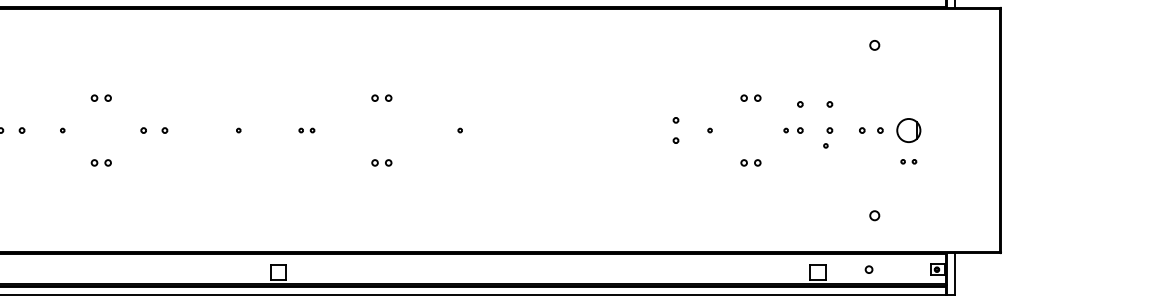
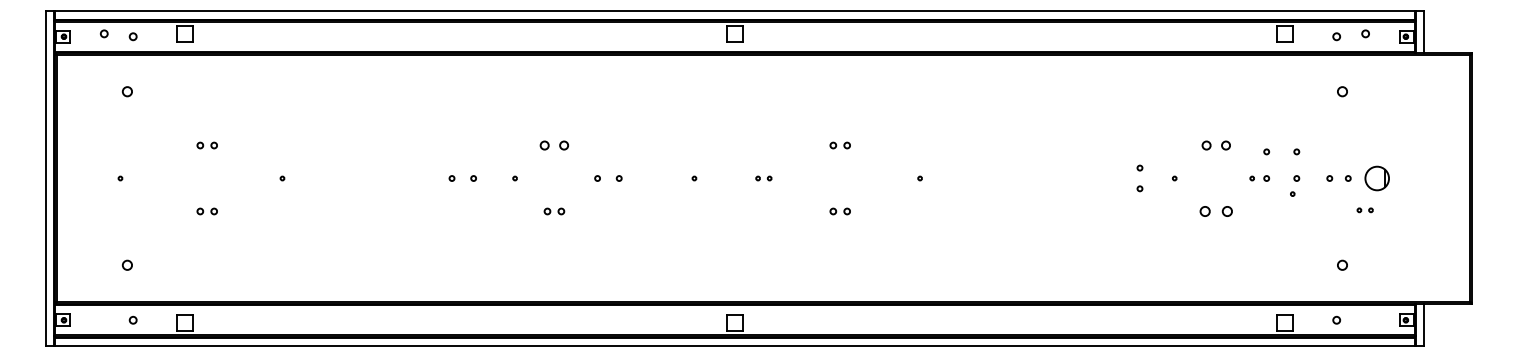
part: (101, 98) -> (554, 145), size x1.4
part: (751, 98) -> (1216, 145), size x1.4
part: (908, 161) -> (1364, 210), moved
part: (751, 162) -> (1216, 211), size x1.6

